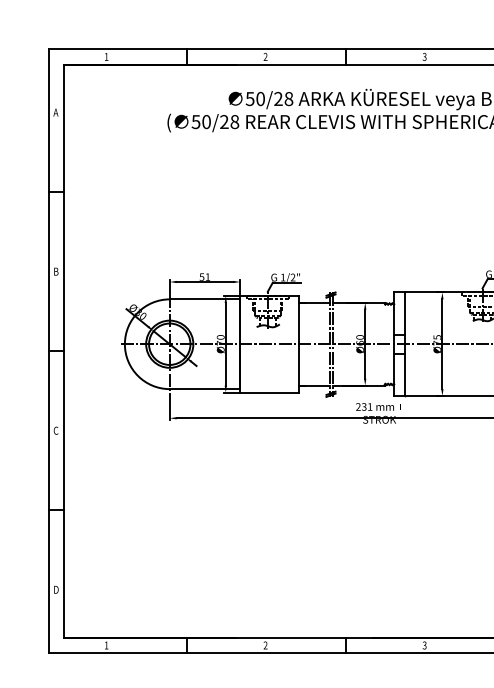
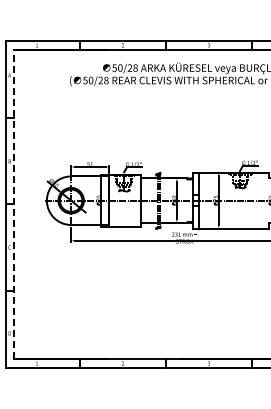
line: (64, 351) -> (14, 204), solid -> dashed

